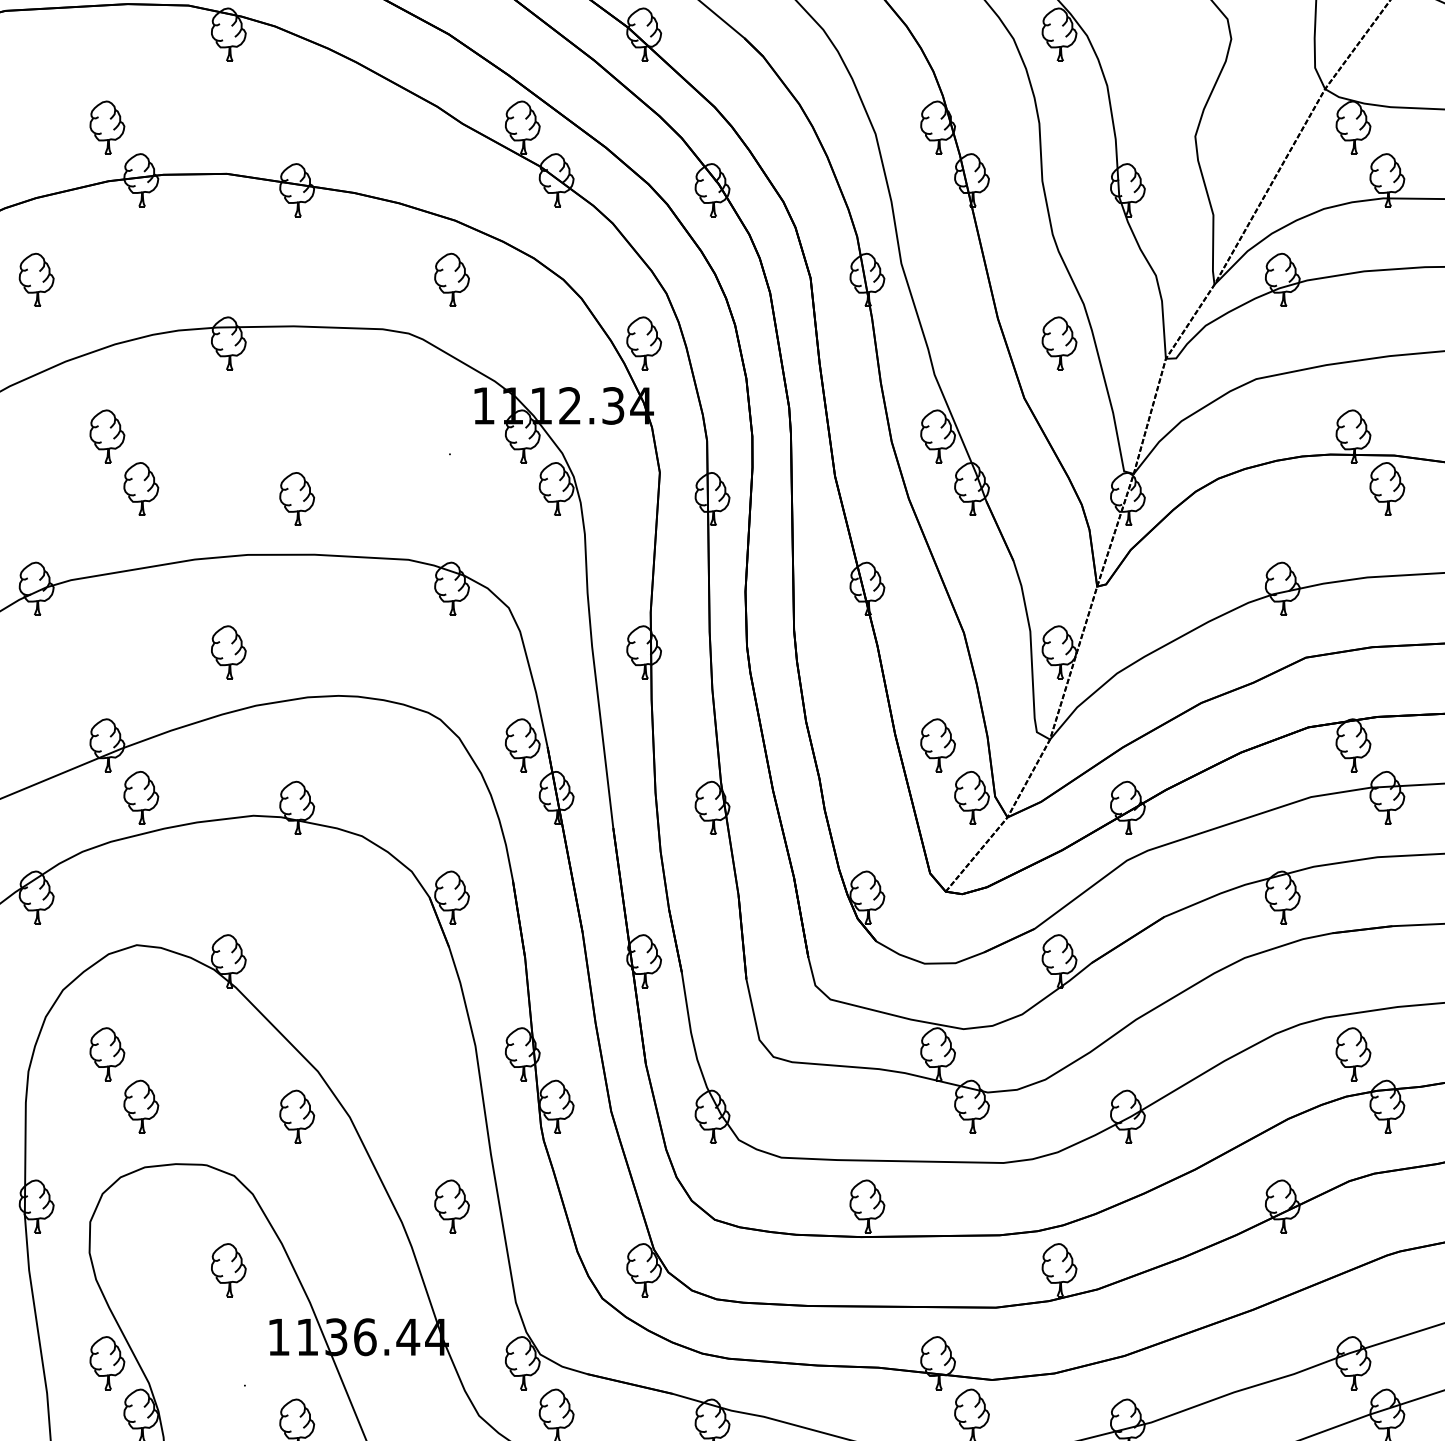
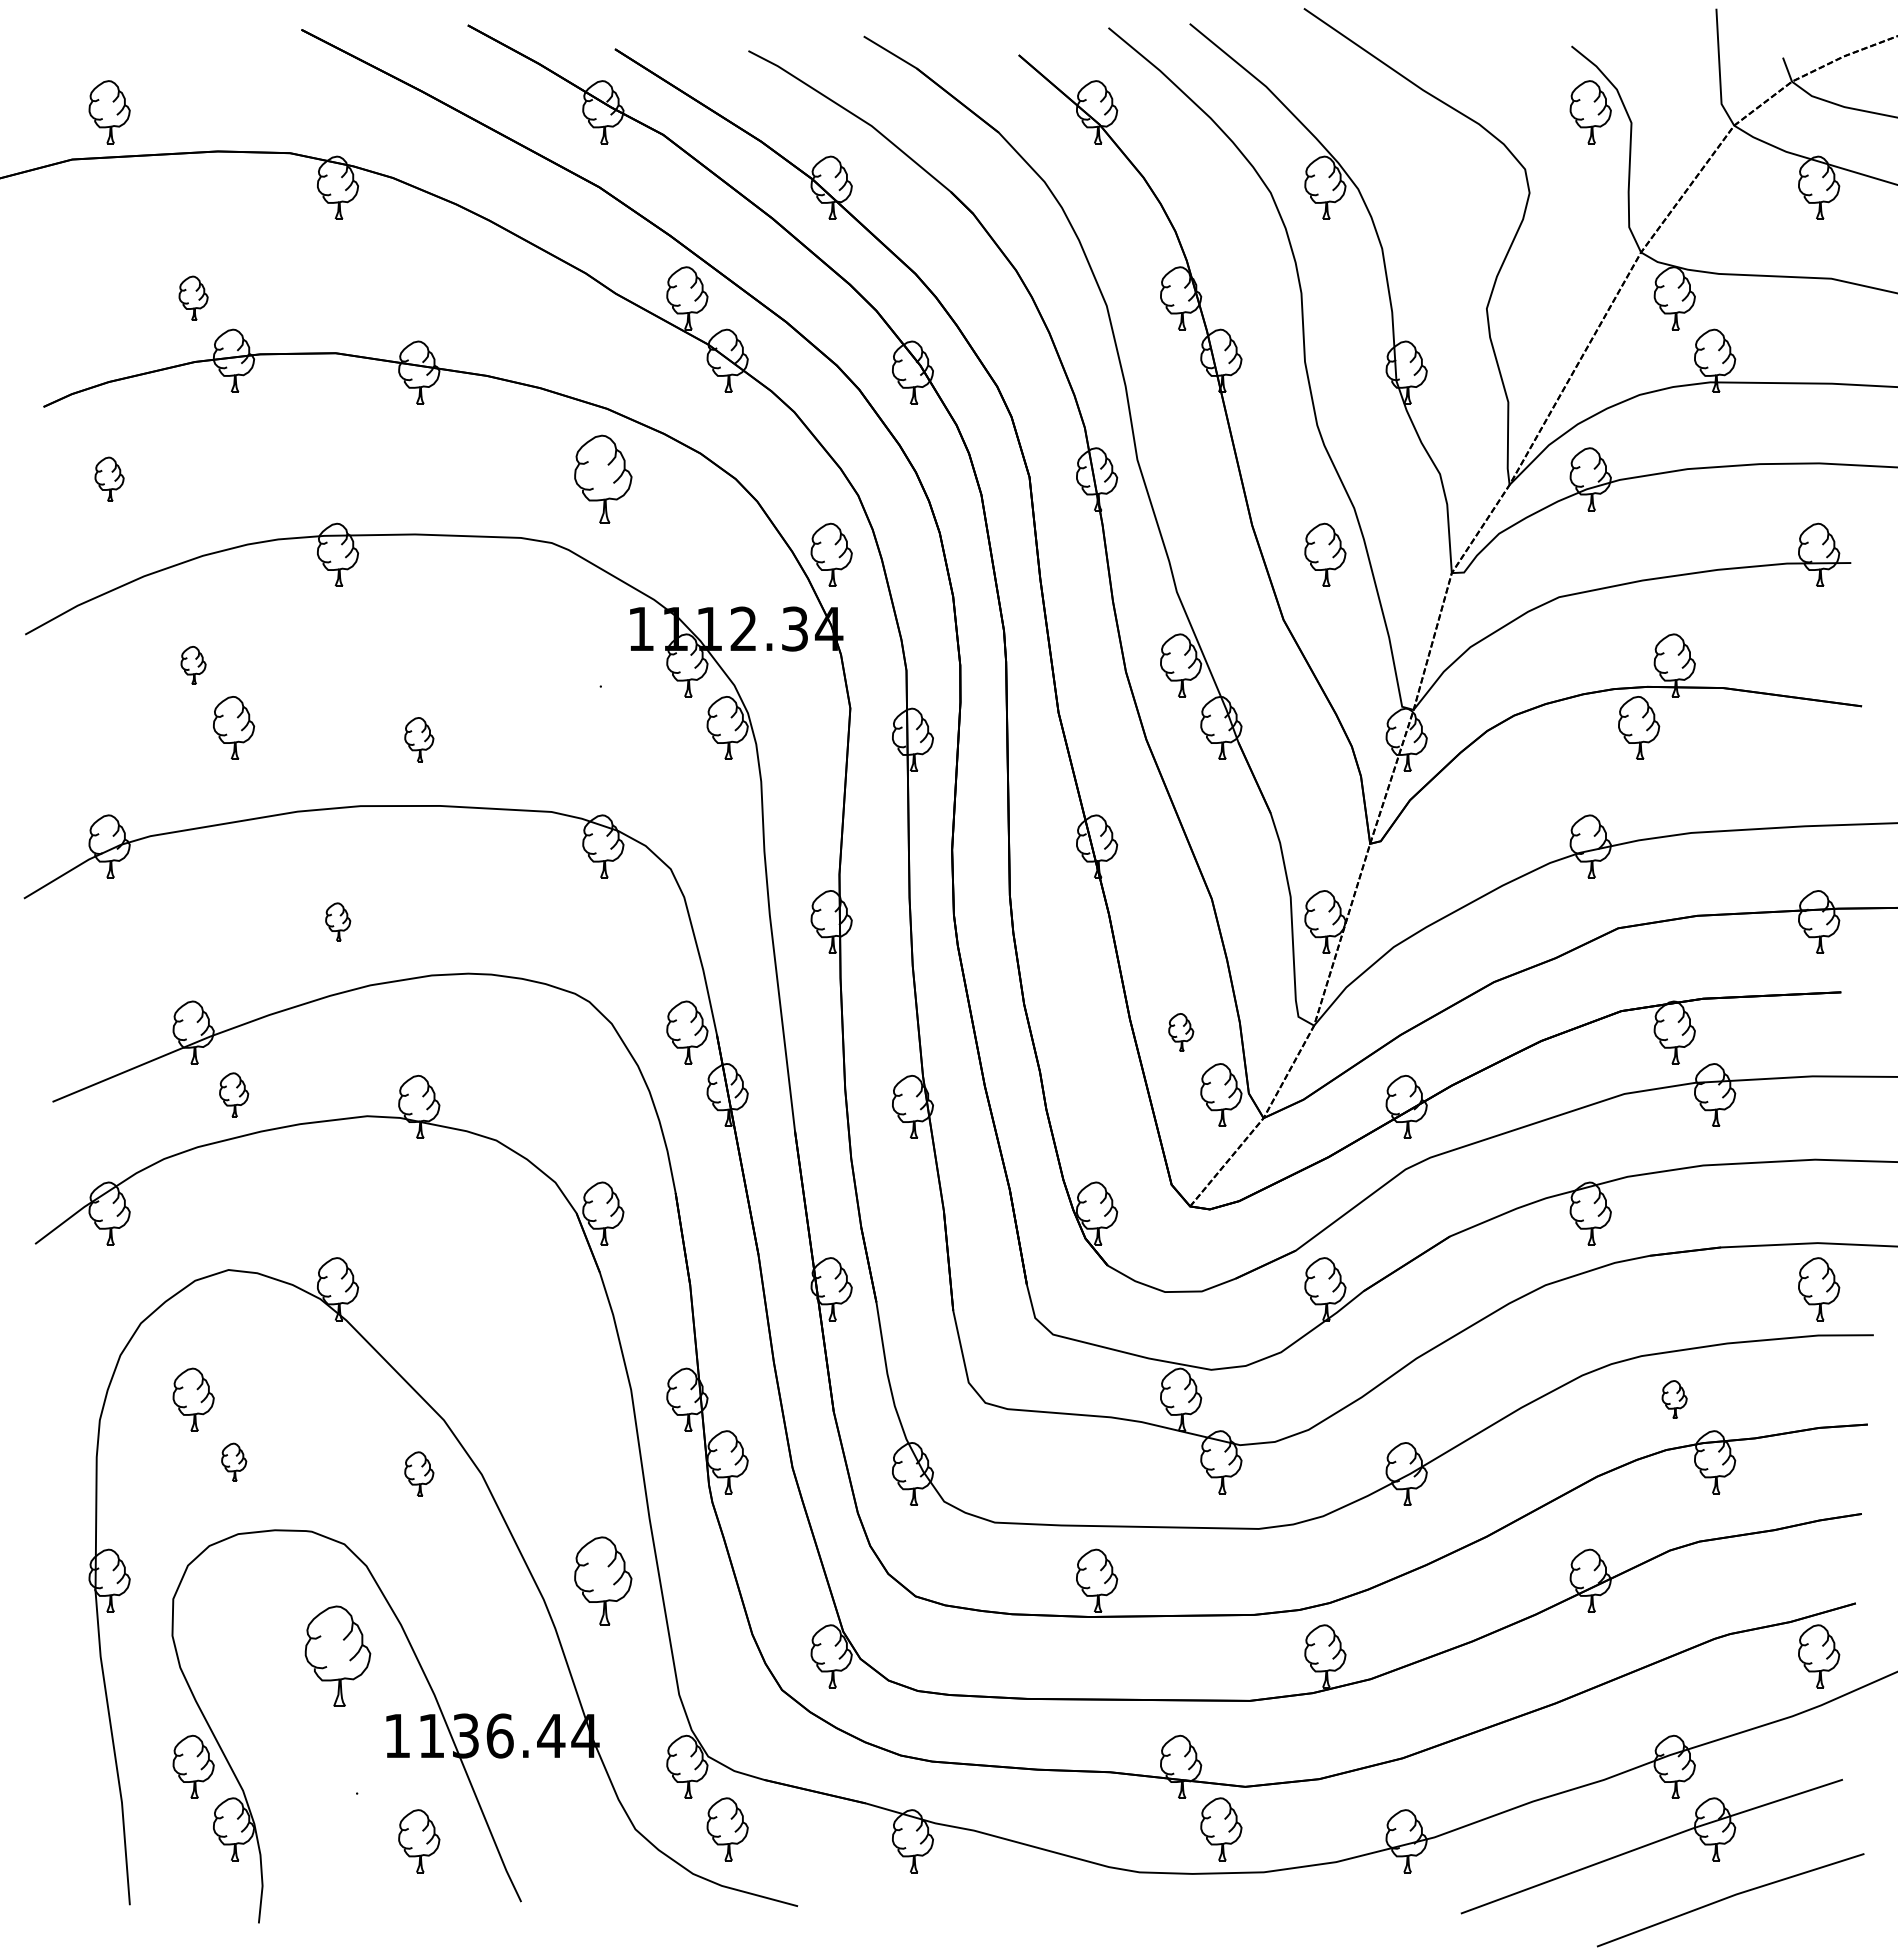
part: (107, 127) -> (193, 298), size x0.7
part: (36, 280) -> (109, 479), size x0.7
part: (452, 280) -> (603, 479), size x1.4
part: (107, 436) -> (193, 665), size x0.6
part: (1387, 488) -> (1639, 727), moved
part: (297, 498) -> (419, 739), size x0.7
part: (229, 651) -> (338, 921), size x0.6
part: (938, 745) -> (1181, 1032), size x0.6
part: (141, 797) -> (234, 1094), size x0.7
part: (1353, 1054) -> (1674, 1399), size x0.6
part: (141, 1107) -> (234, 1462), size x0.6
part: (297, 1116) -> (419, 1473), size x0.7
part: (452, 1206) -> (603, 1580), size x1.4
part: (228, 1270) -> (337, 1656), size x1.6

